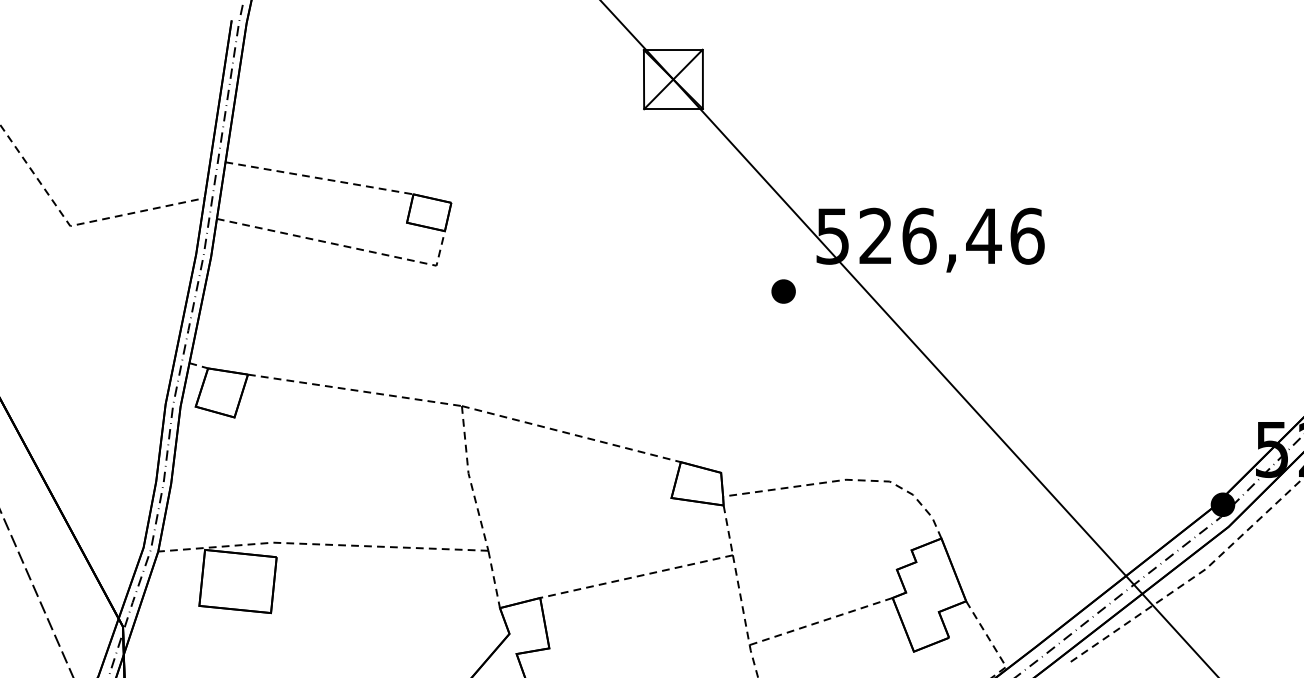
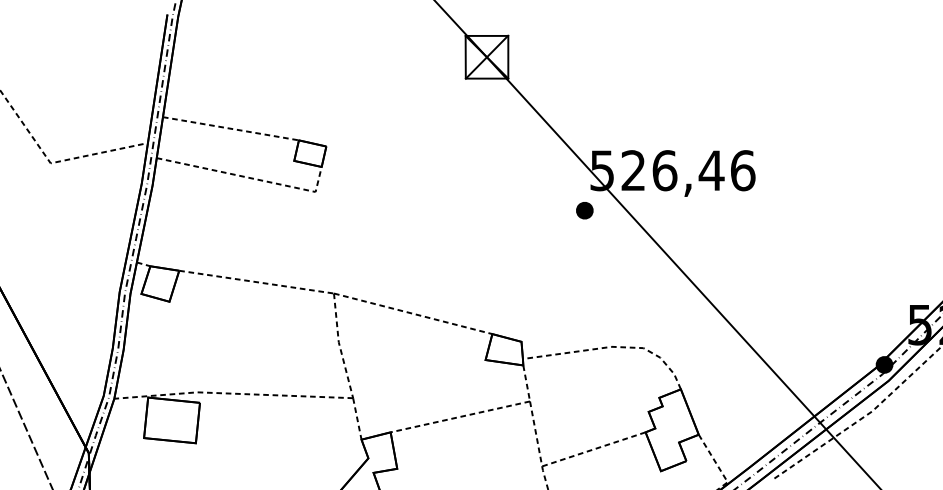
part: (783, 291) -> (584, 210), moved

